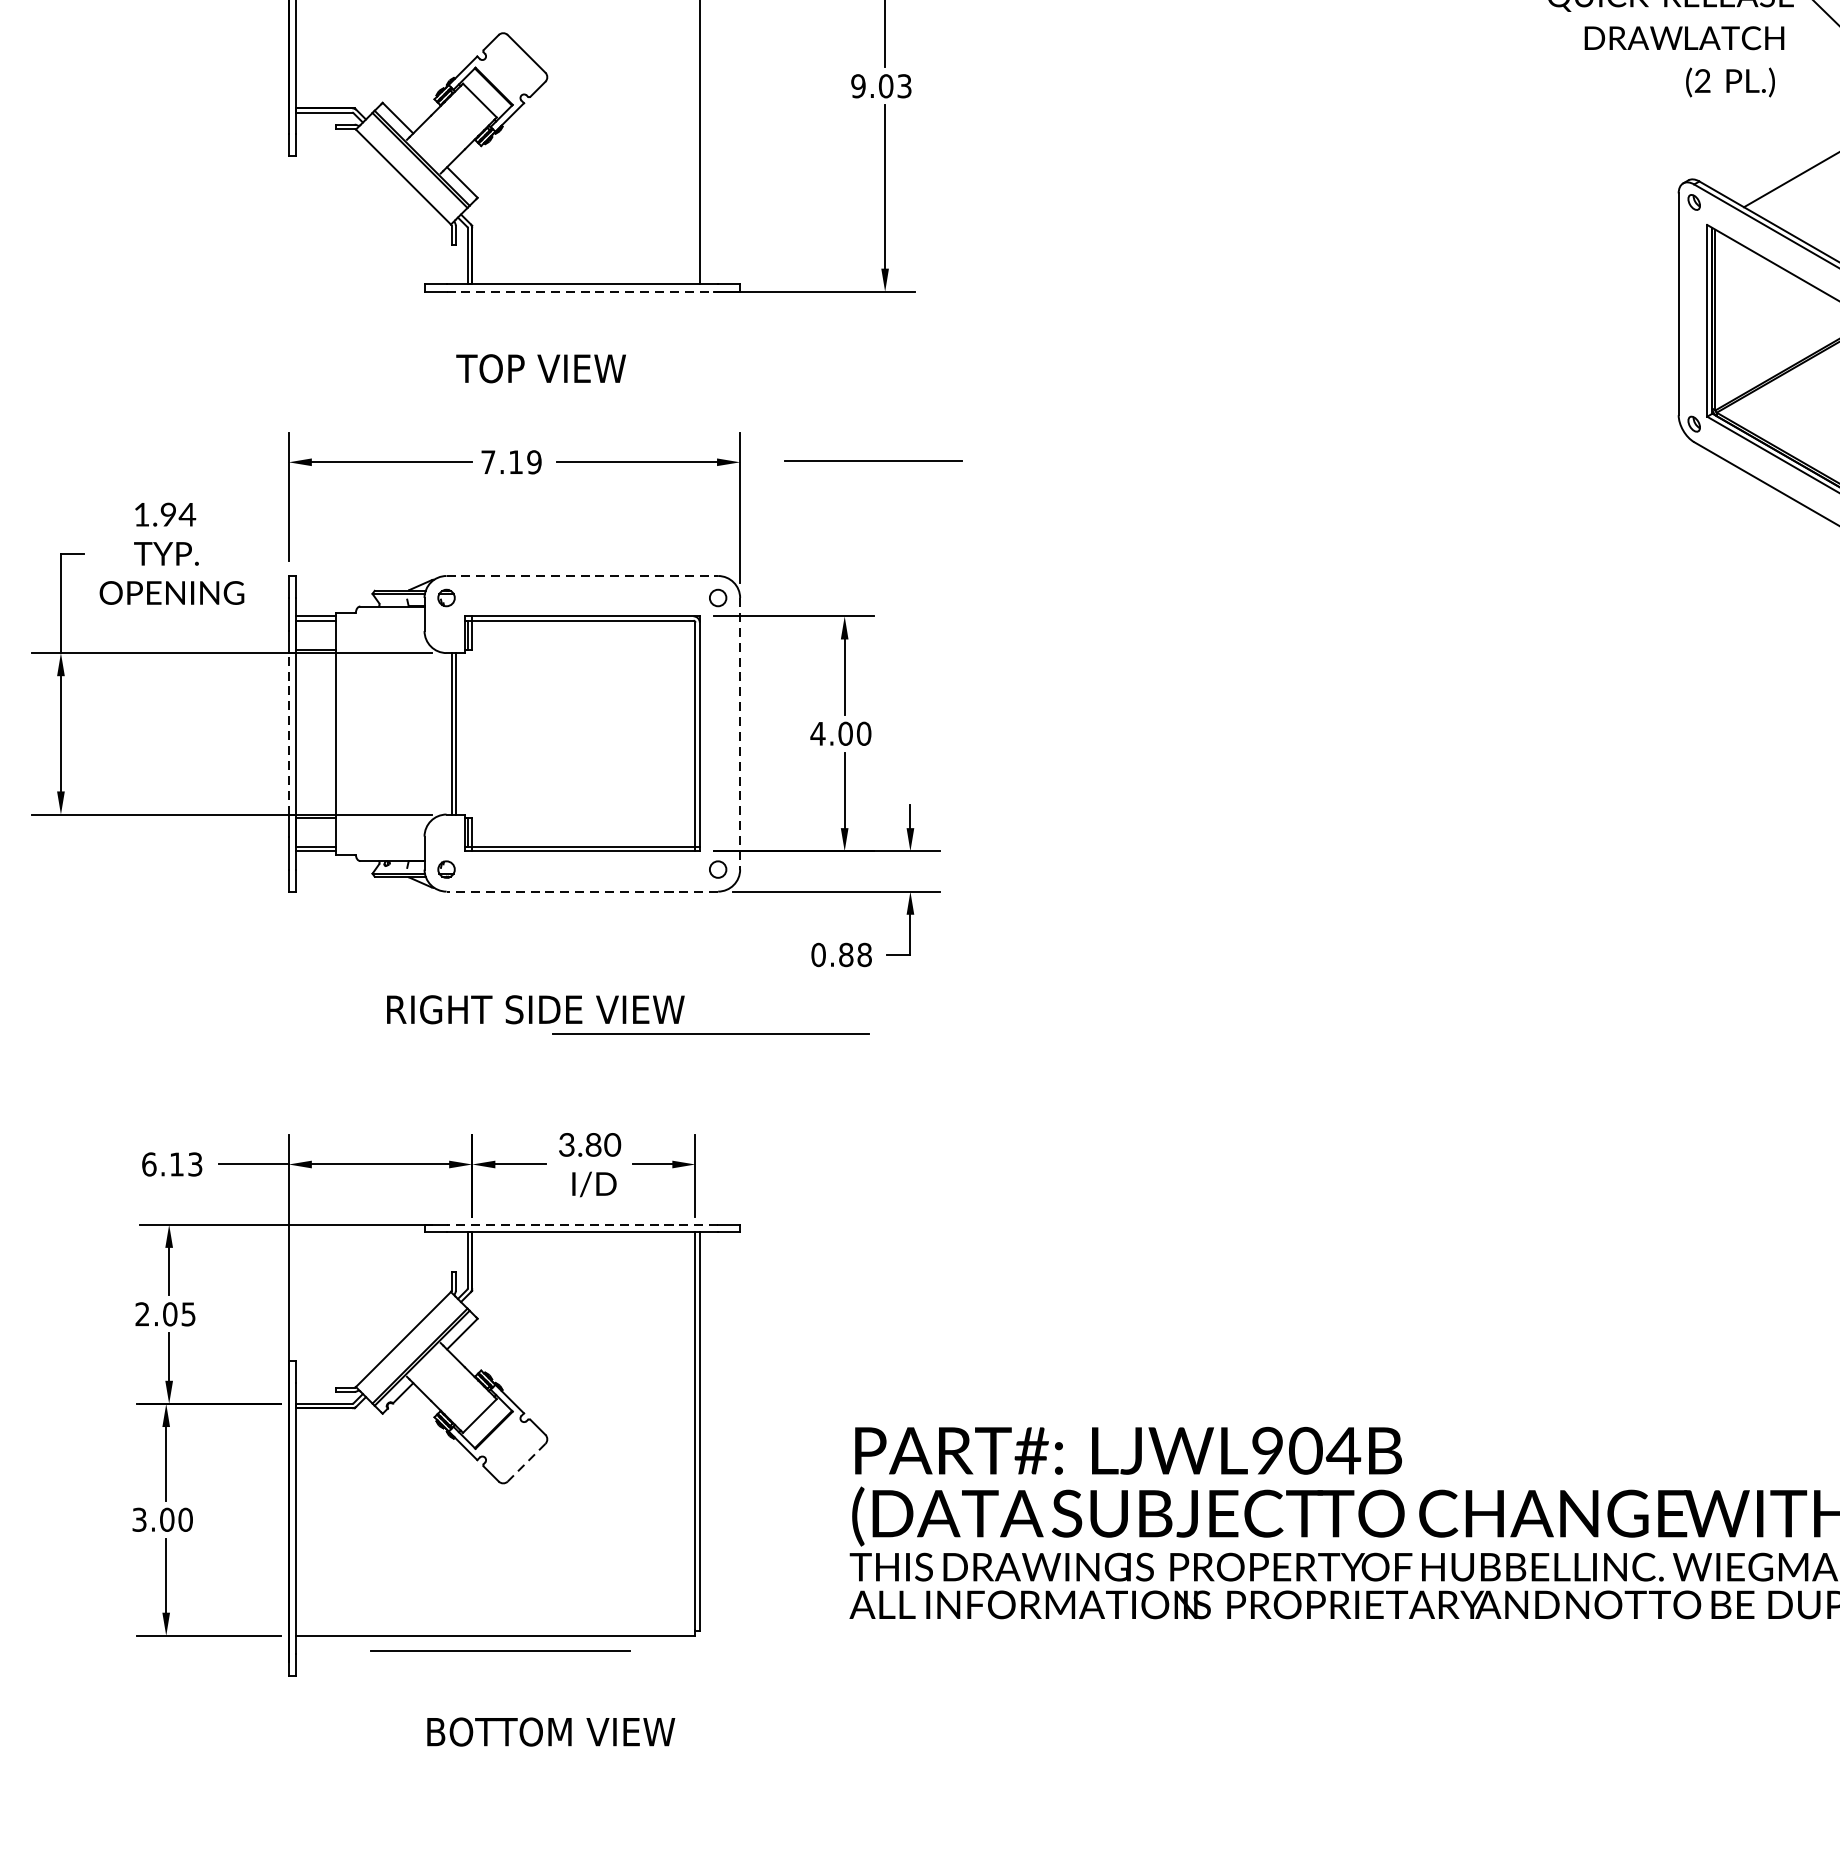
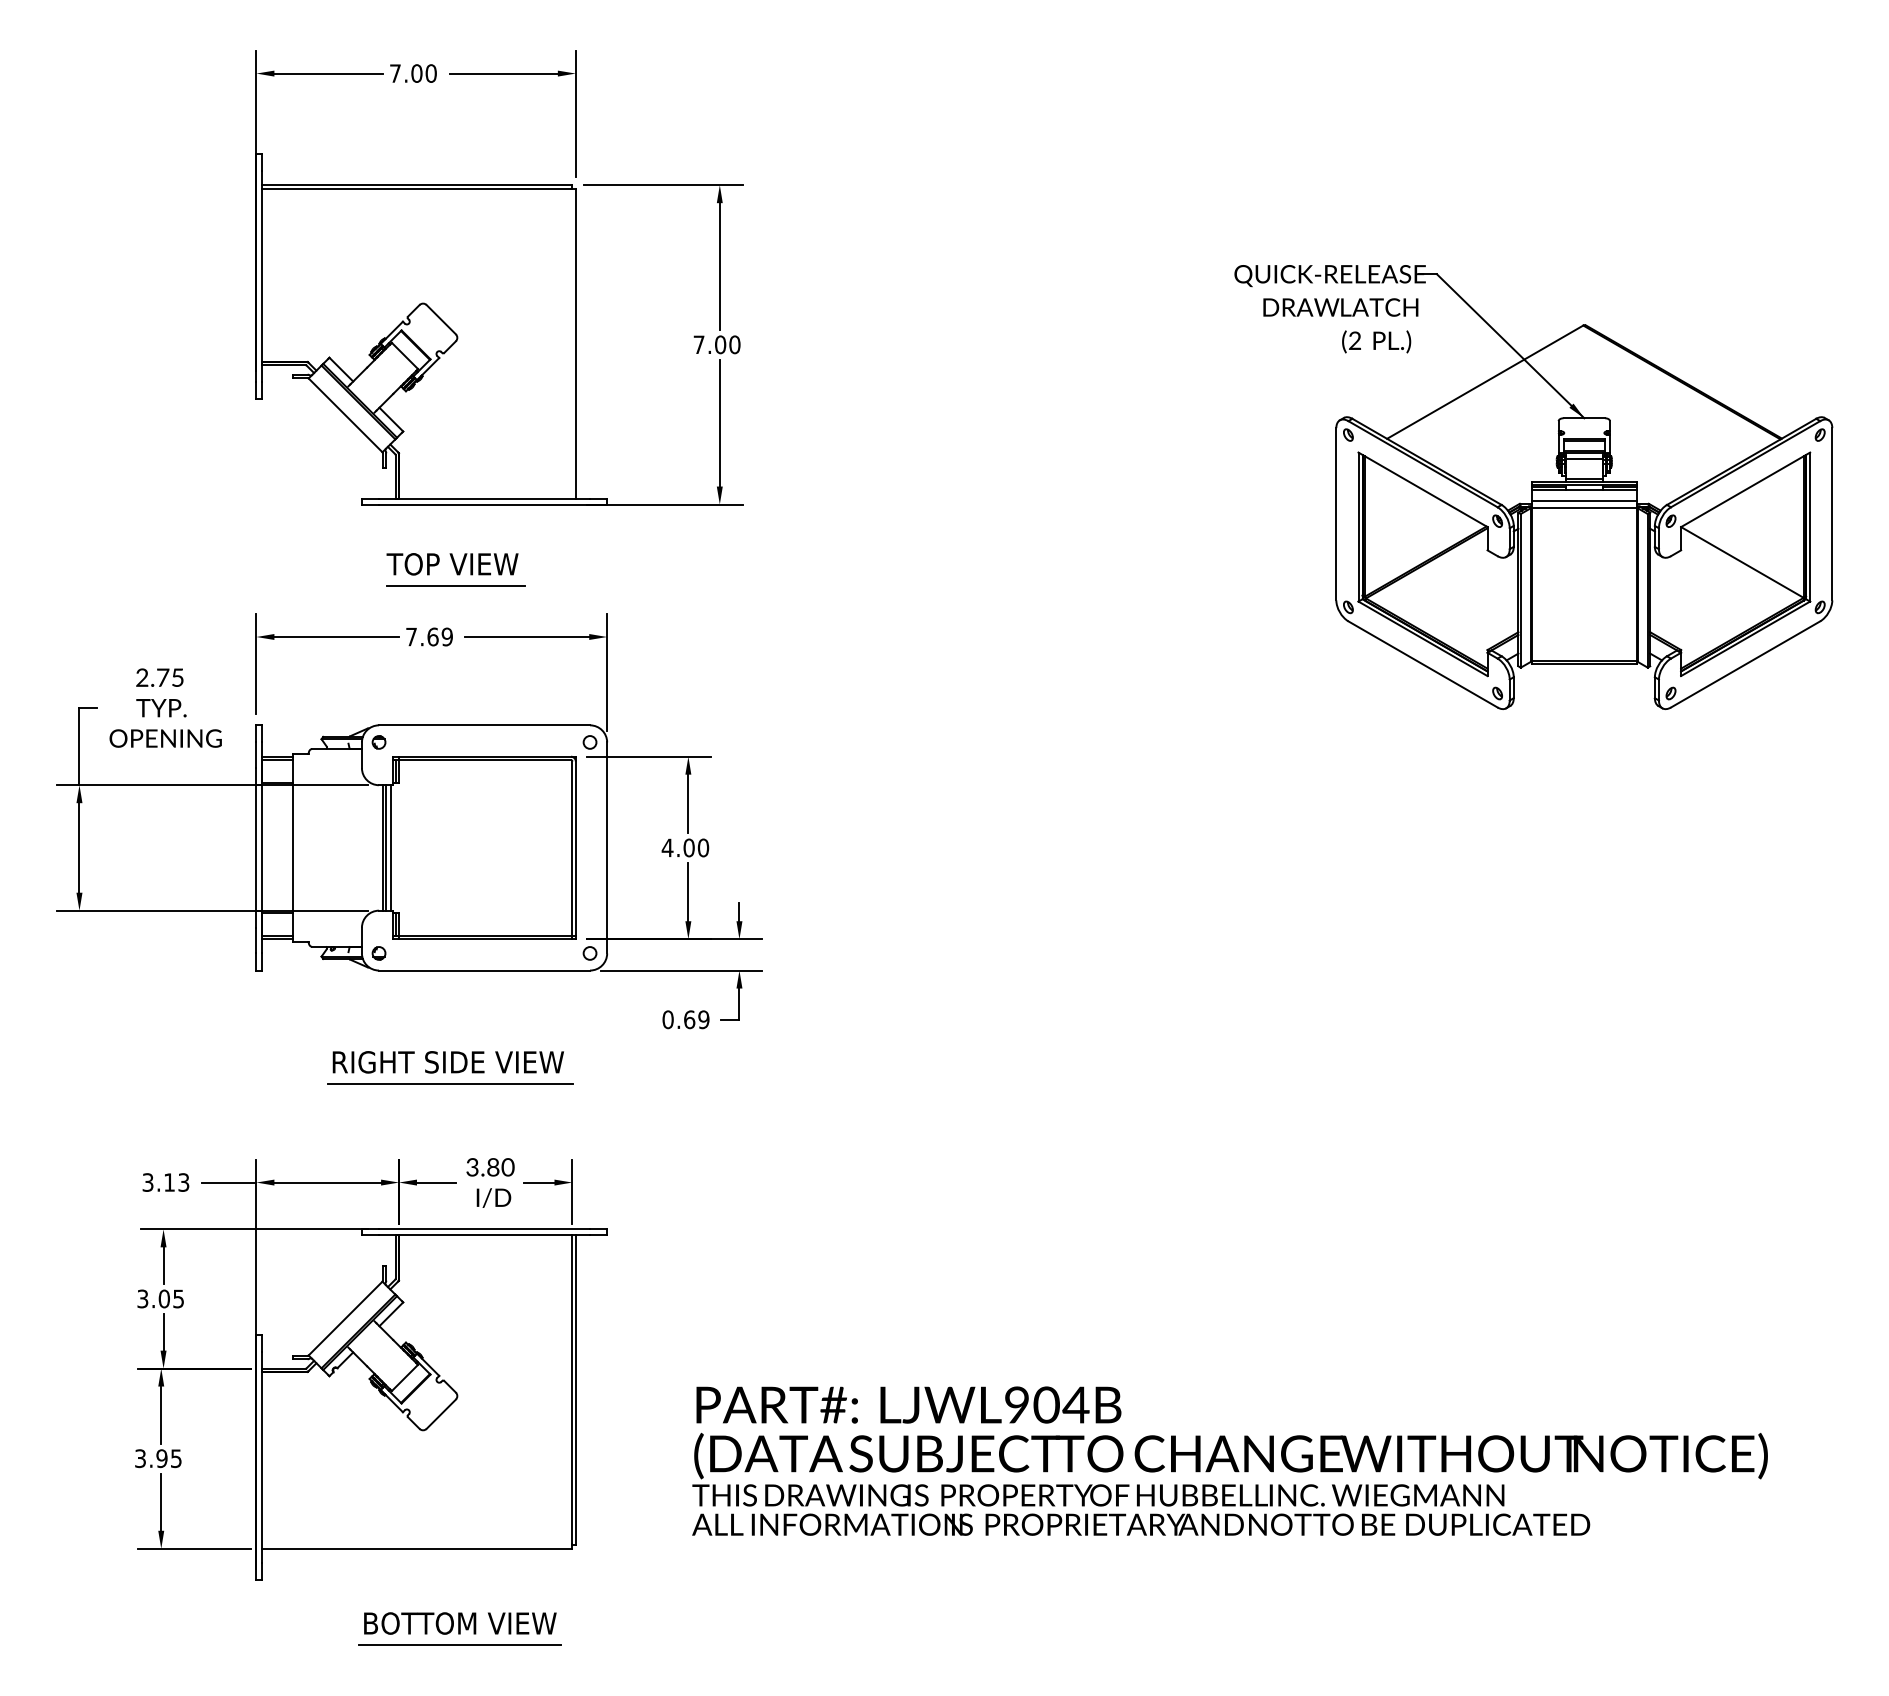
text: (880, 85) -> (716, 344), 9.03 -> 7.00
line: (582, 291) -> (484, 504), dashed -> solid
line: (873, 460) -> (455, 585), moved
text: (515, 461) -> (432, 636), 7.19 -> 7.69
text: (165, 514) -> (160, 677), 1.94 -> 2.75
line: (582, 576) -> (484, 725), dashed -> solid
line: (288, 733) -> (256, 847), dashed -> solid
line: (461, 733) -> (390, 847), added
line: (740, 733) -> (607, 847), dashed -> solid
line: (582, 891) -> (484, 970), dashed -> solid
text: (855, 954) -> (696, 1019), 0.88 -> 0.69
line: (710, 1033) -> (450, 1083), moved
text: (148, 1164) -> (147, 1182), 6.13 -> 3.13
line: (582, 1224) -> (484, 1229), dashed -> solid
text: (142, 1315) -> (142, 1299), 2.05 -> 3.05
line: (526, 1463) -> (441, 1414), dashed -> solid
text: (175, 1519) -> (168, 1458), 3.00 -> 3.95
line: (499, 1649) -> (459, 1644), moved

